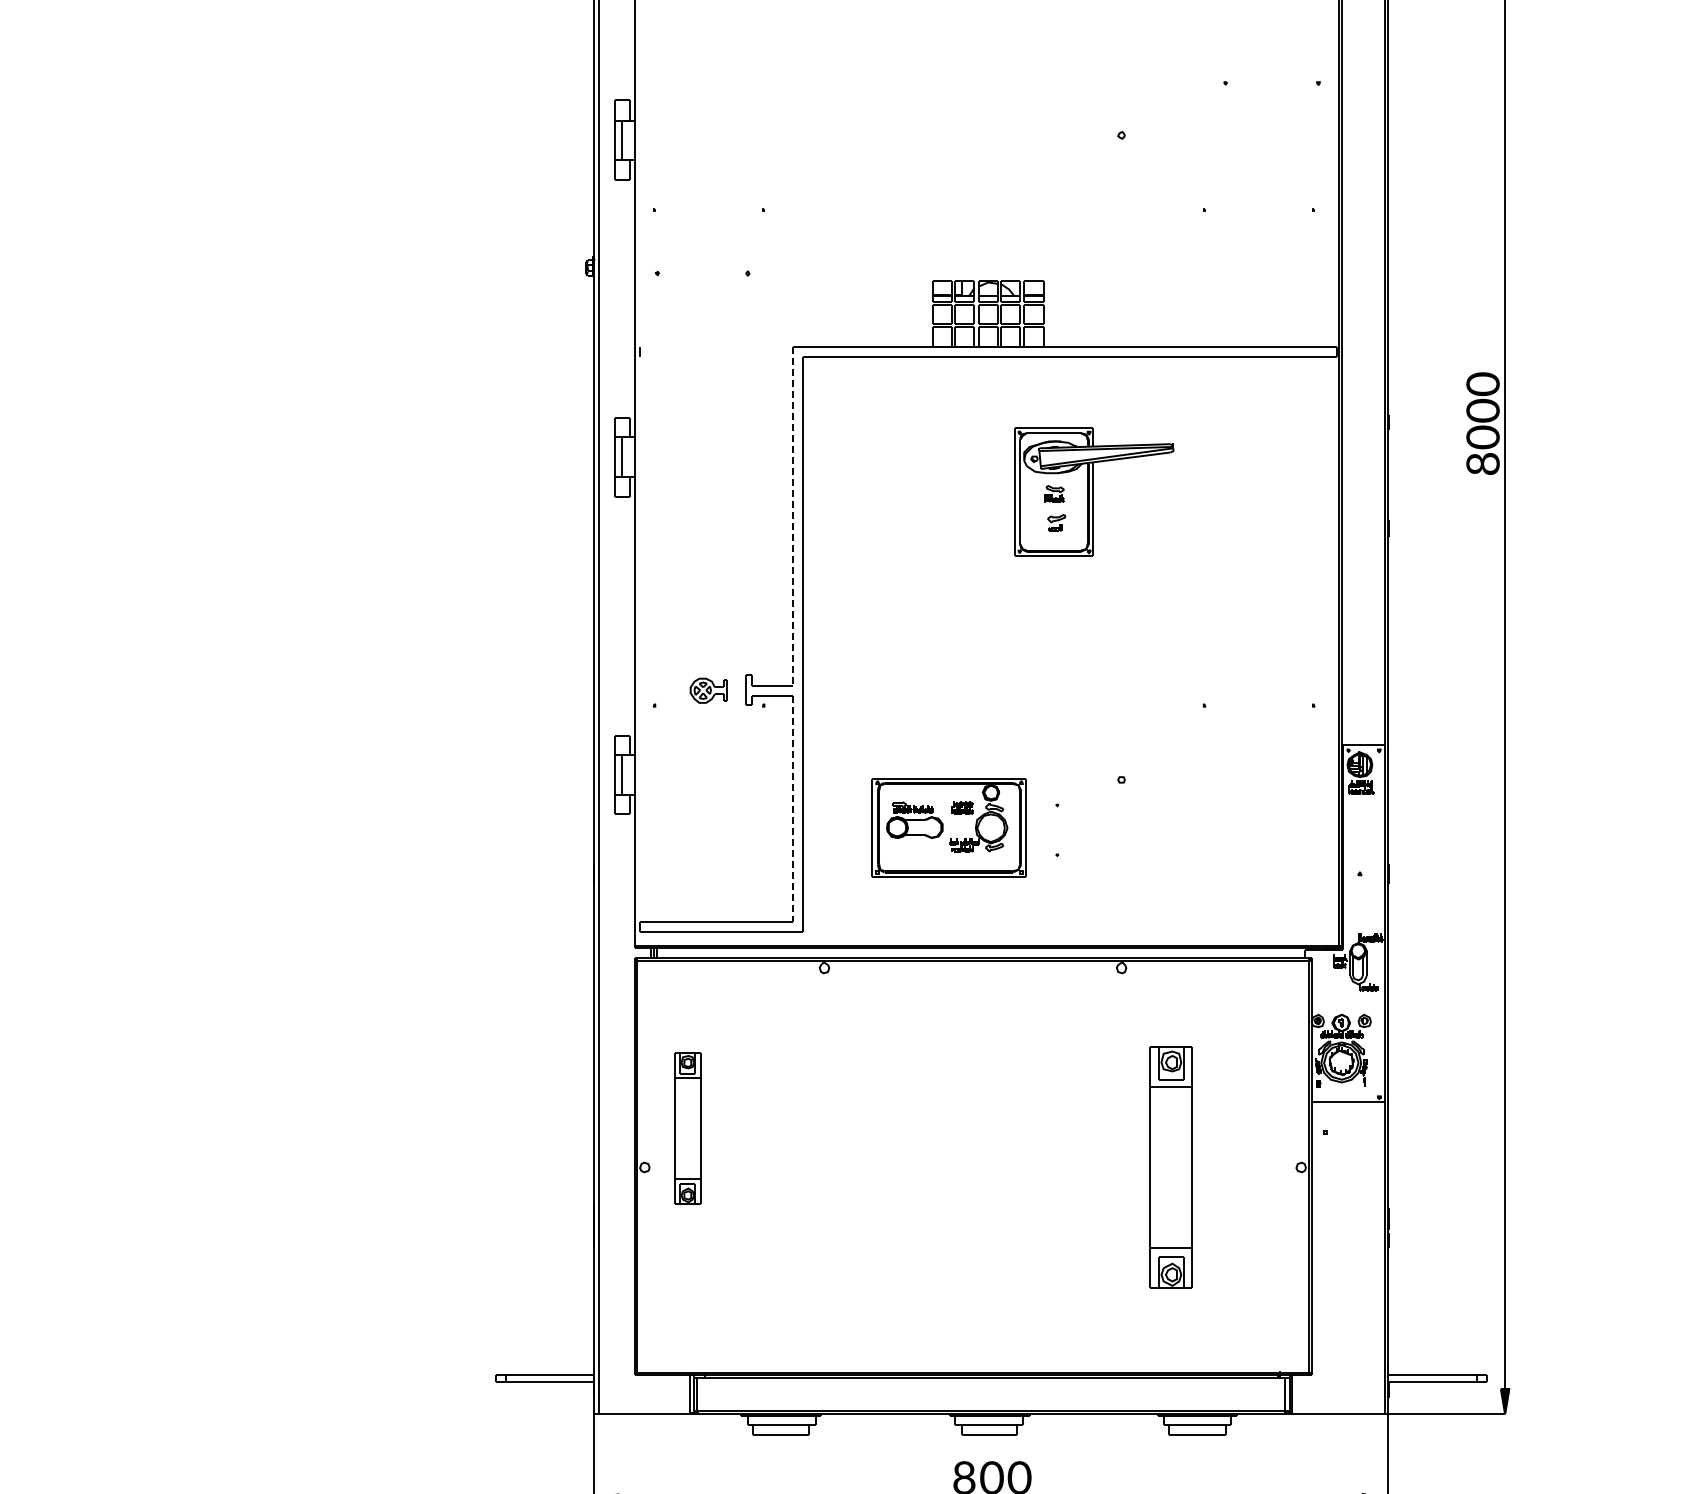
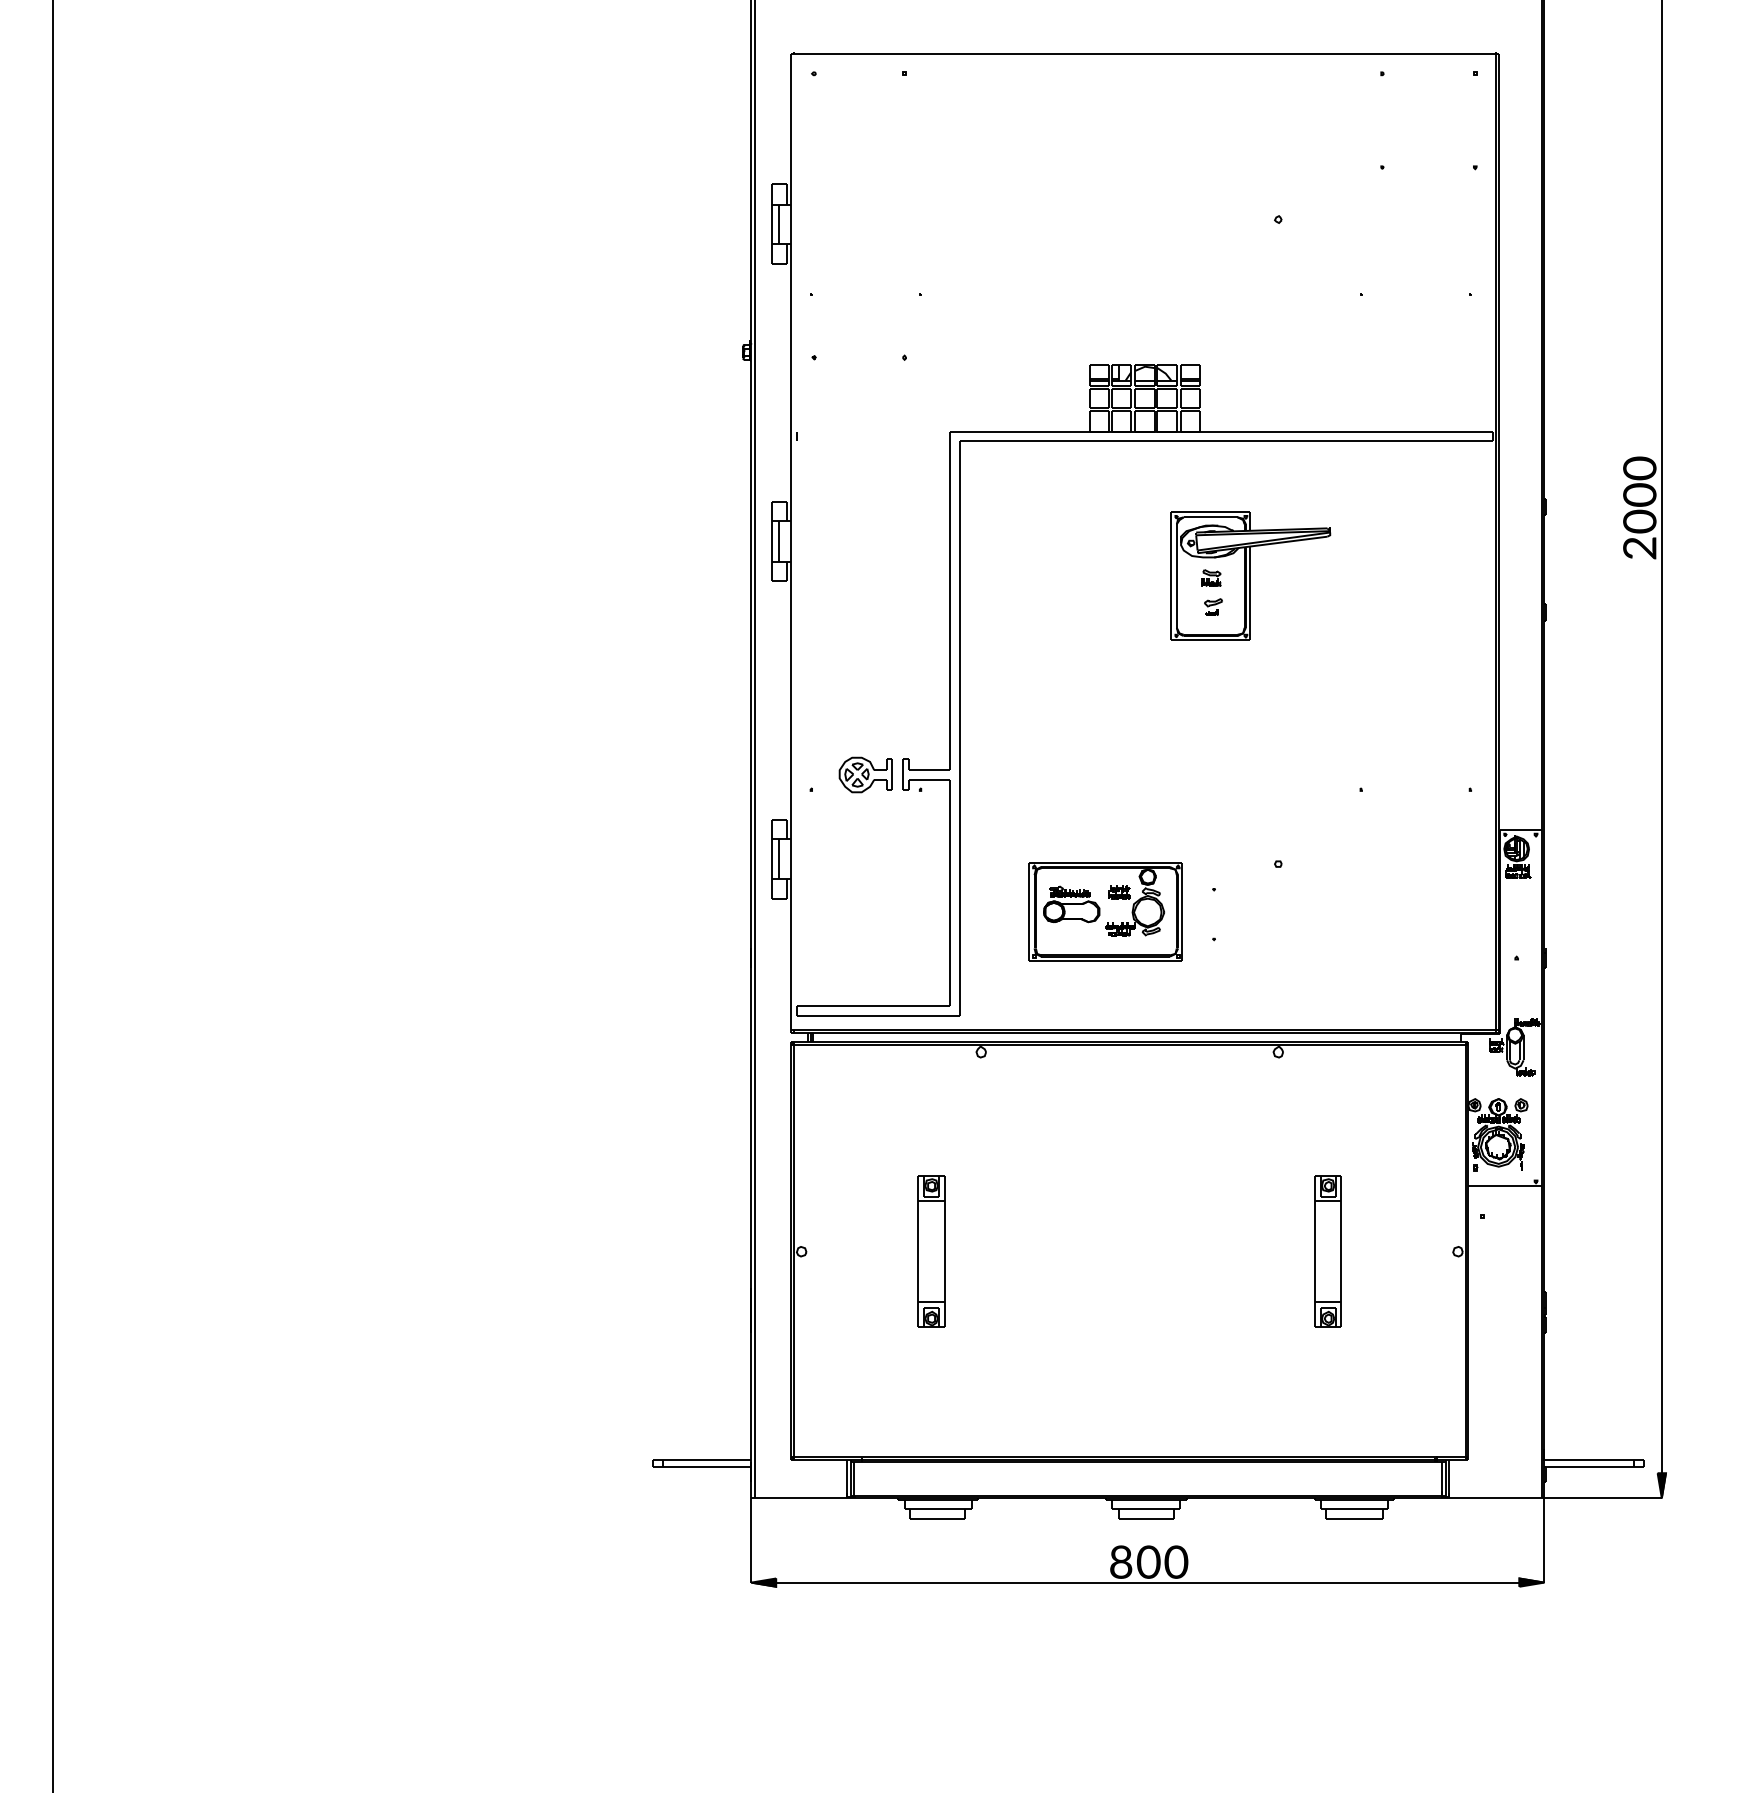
text: (1483, 464) -> (1640, 548), 8000 -> 2000
line: (793, 517) -> (950, 601), dashed -> solid
part: (708, 690) -> (865, 774), size x1.43
line: (793, 809) -> (950, 893), dashed -> solid
part: (687, 1128) -> (931, 1251), moved
part: (1170, 1167) -> (1327, 1251), size x0.62

